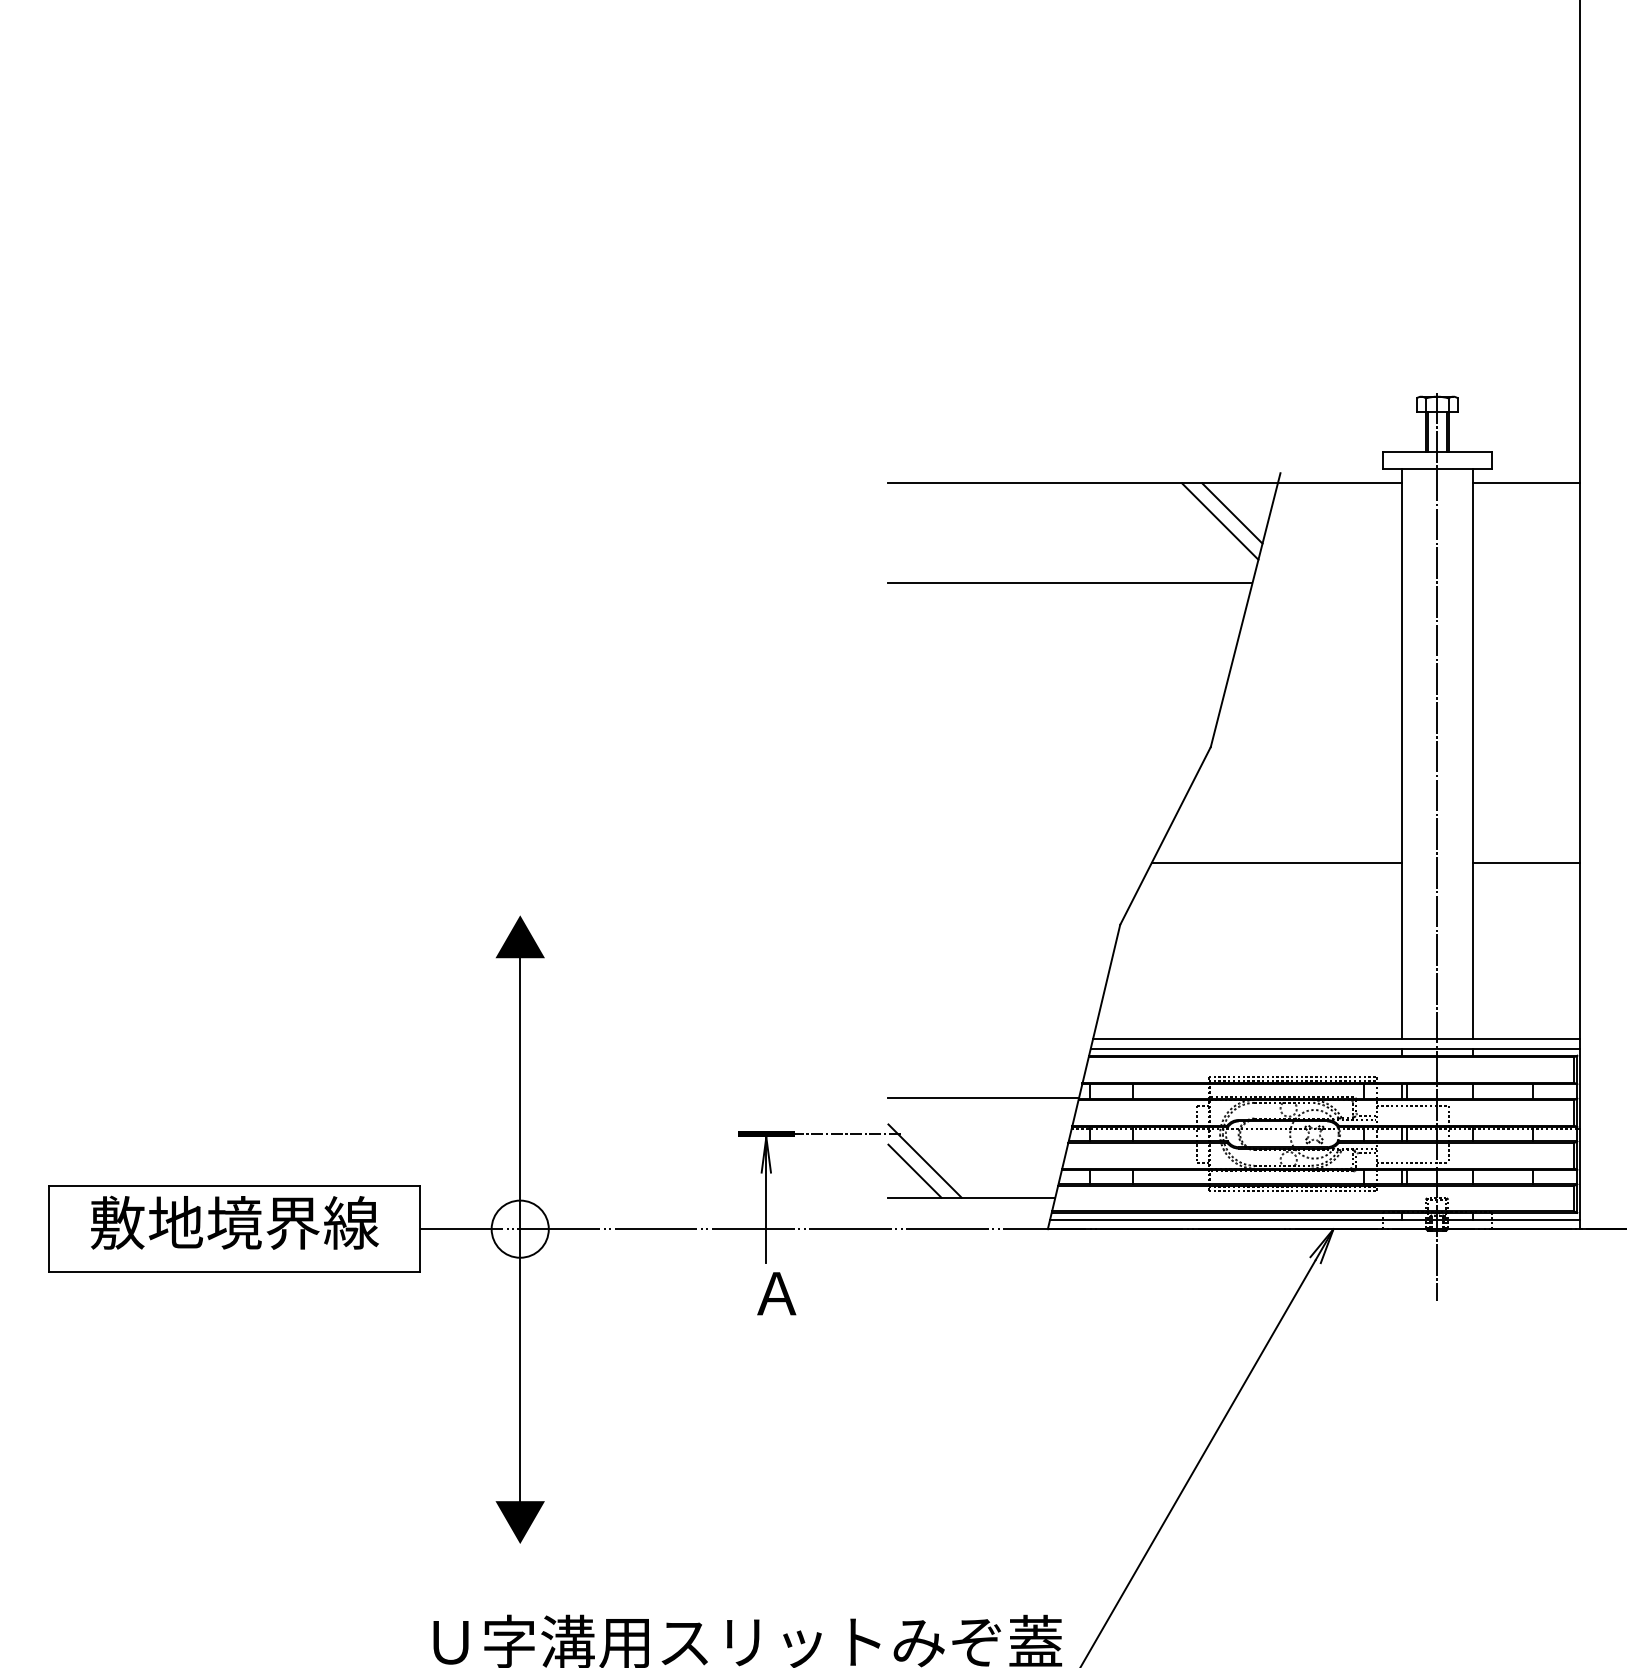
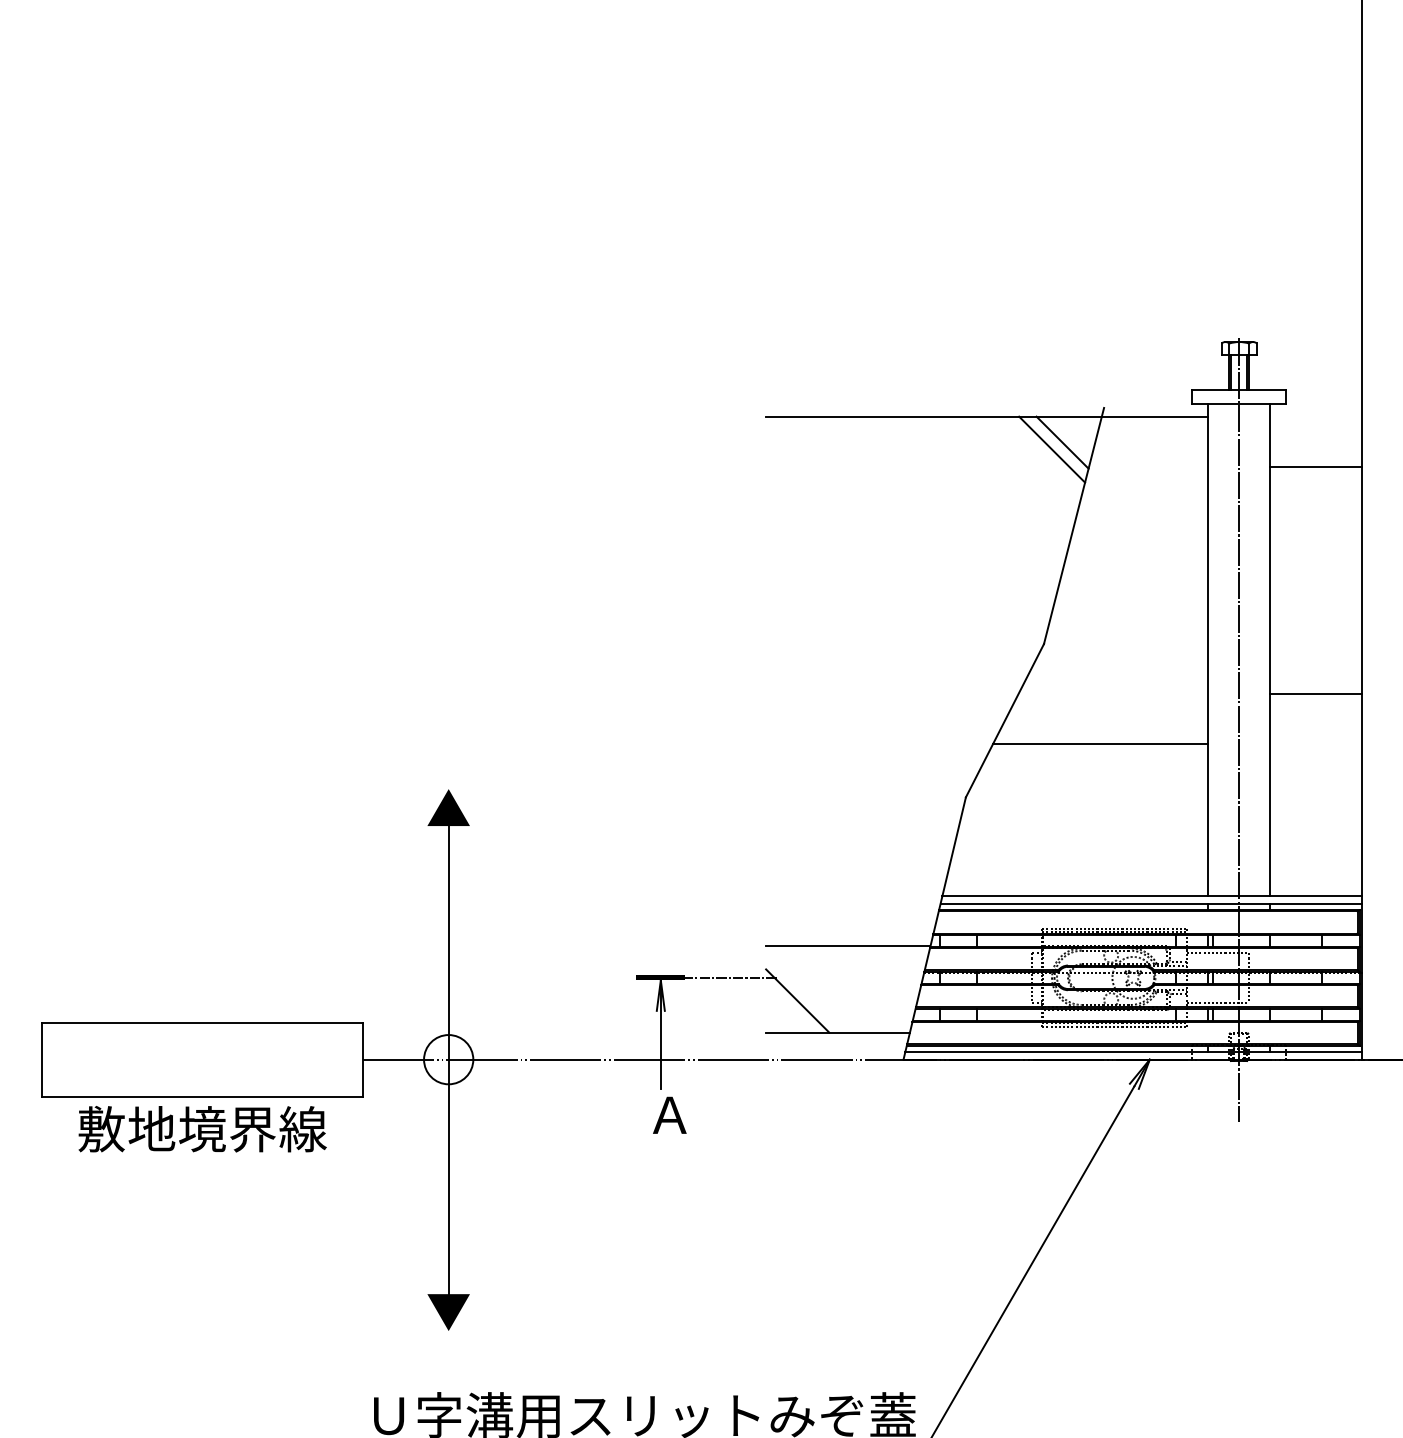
line: (1526, 483) -> (1316, 466), moved
line: (1069, 582) -> (922, 502), removed
line: (1526, 862) -> (1316, 693), moved
line: (914, 1170) -> (788, 1009), removed
text: (234, 1223) -> (202, 1129), moved

